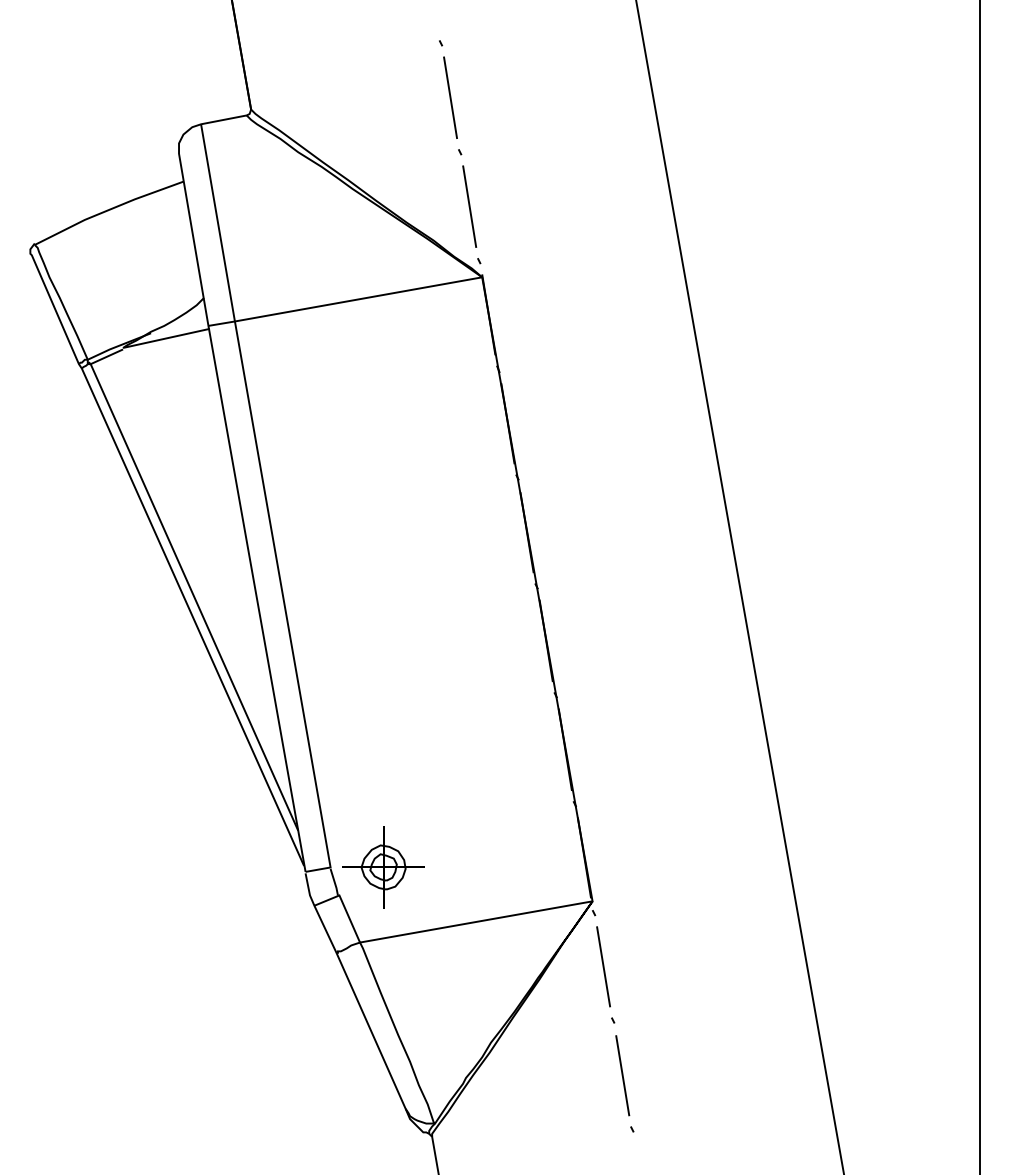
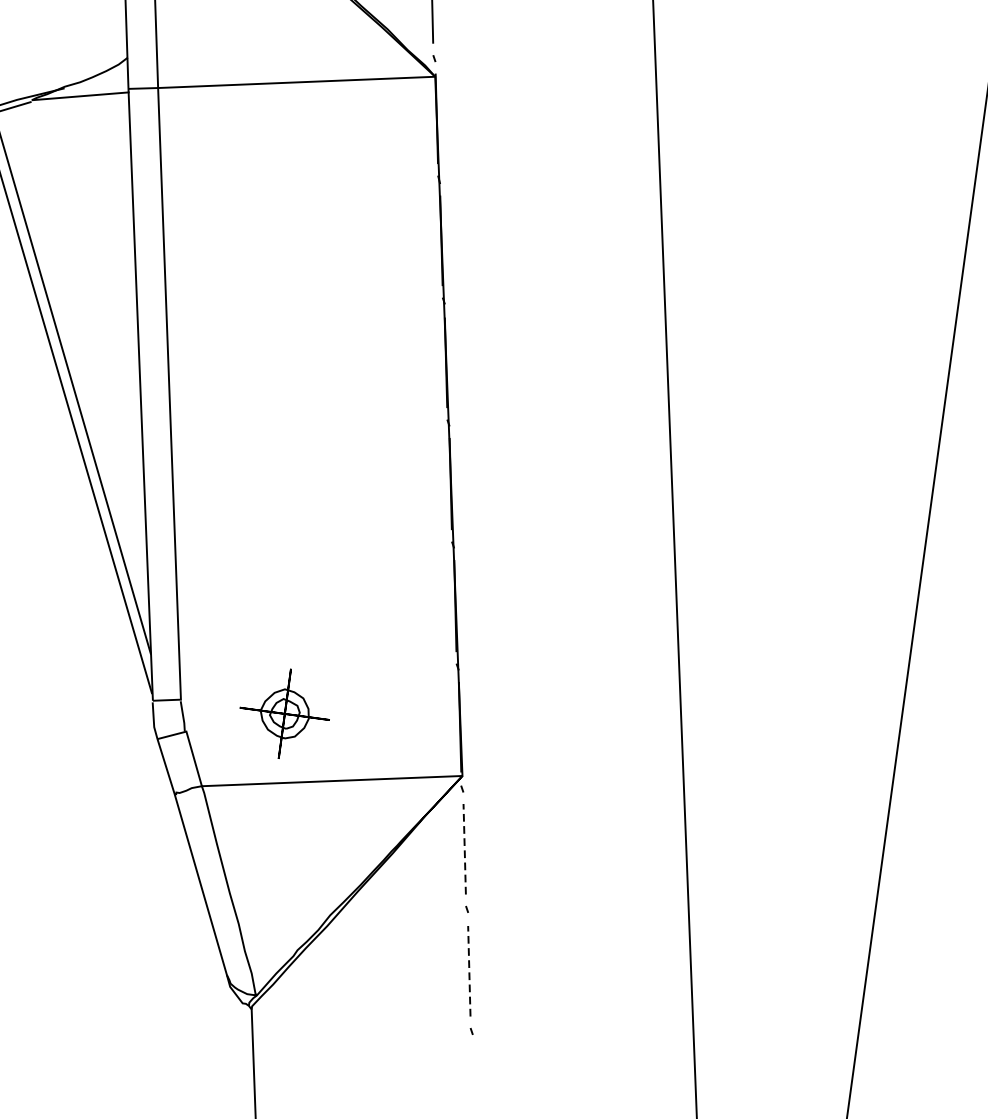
part: (383, 867) -> (284, 713), moved
line: (603, 966) -> (464, 848), solid -> dashed
line: (622, 1075) -> (469, 970), solid -> dashed

